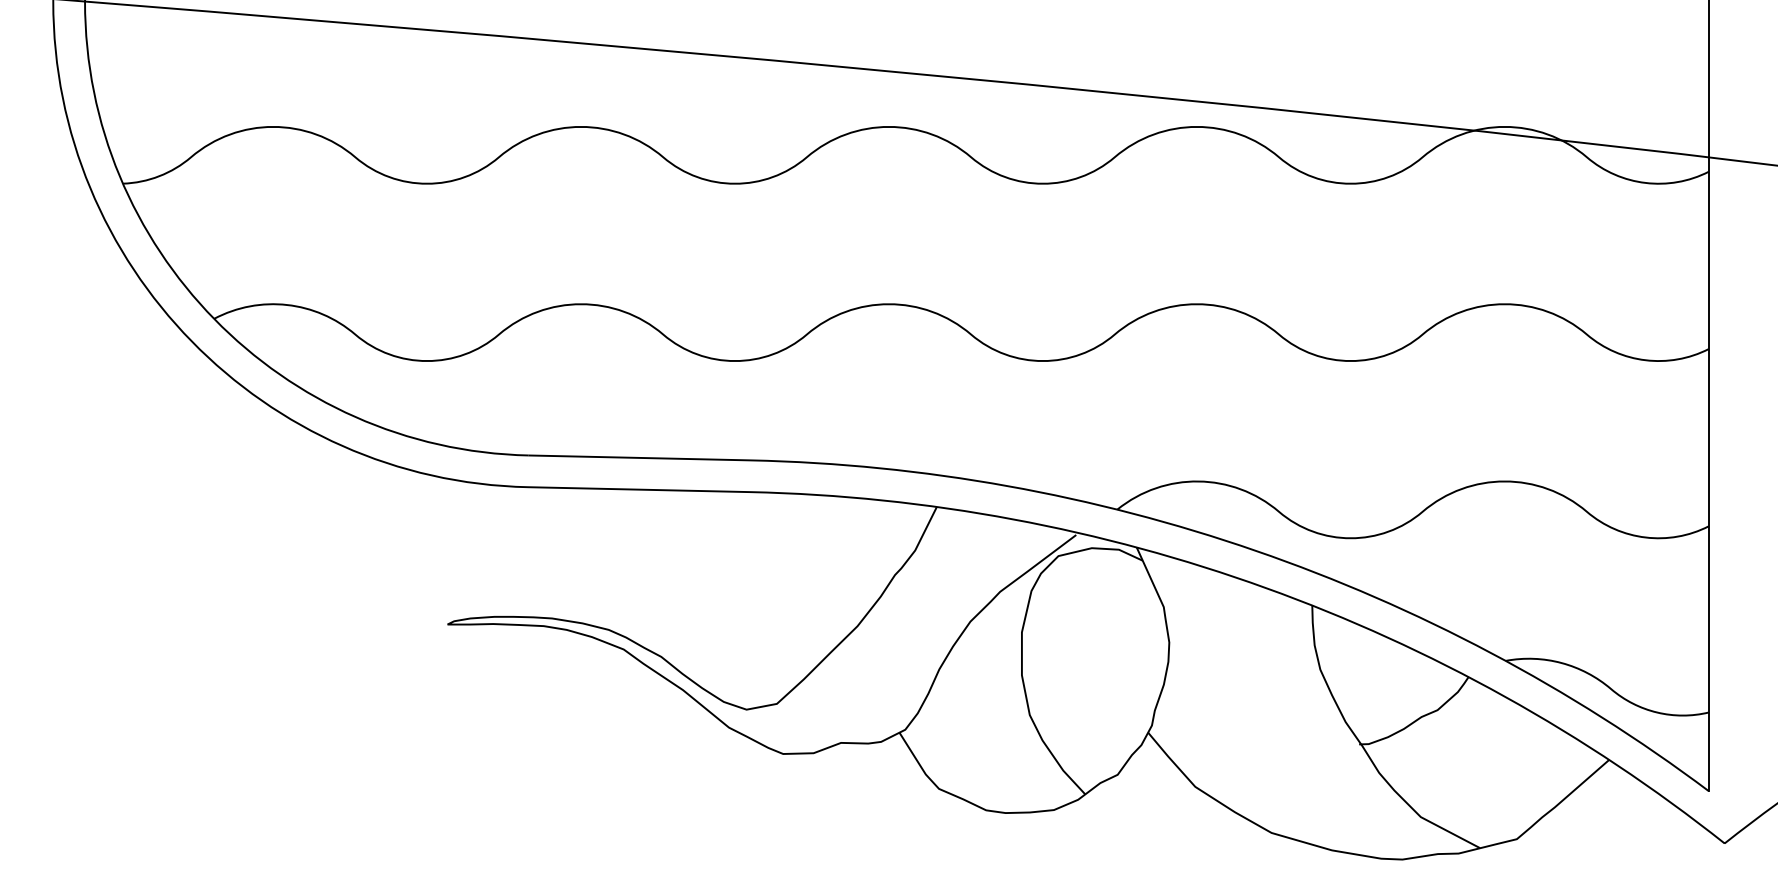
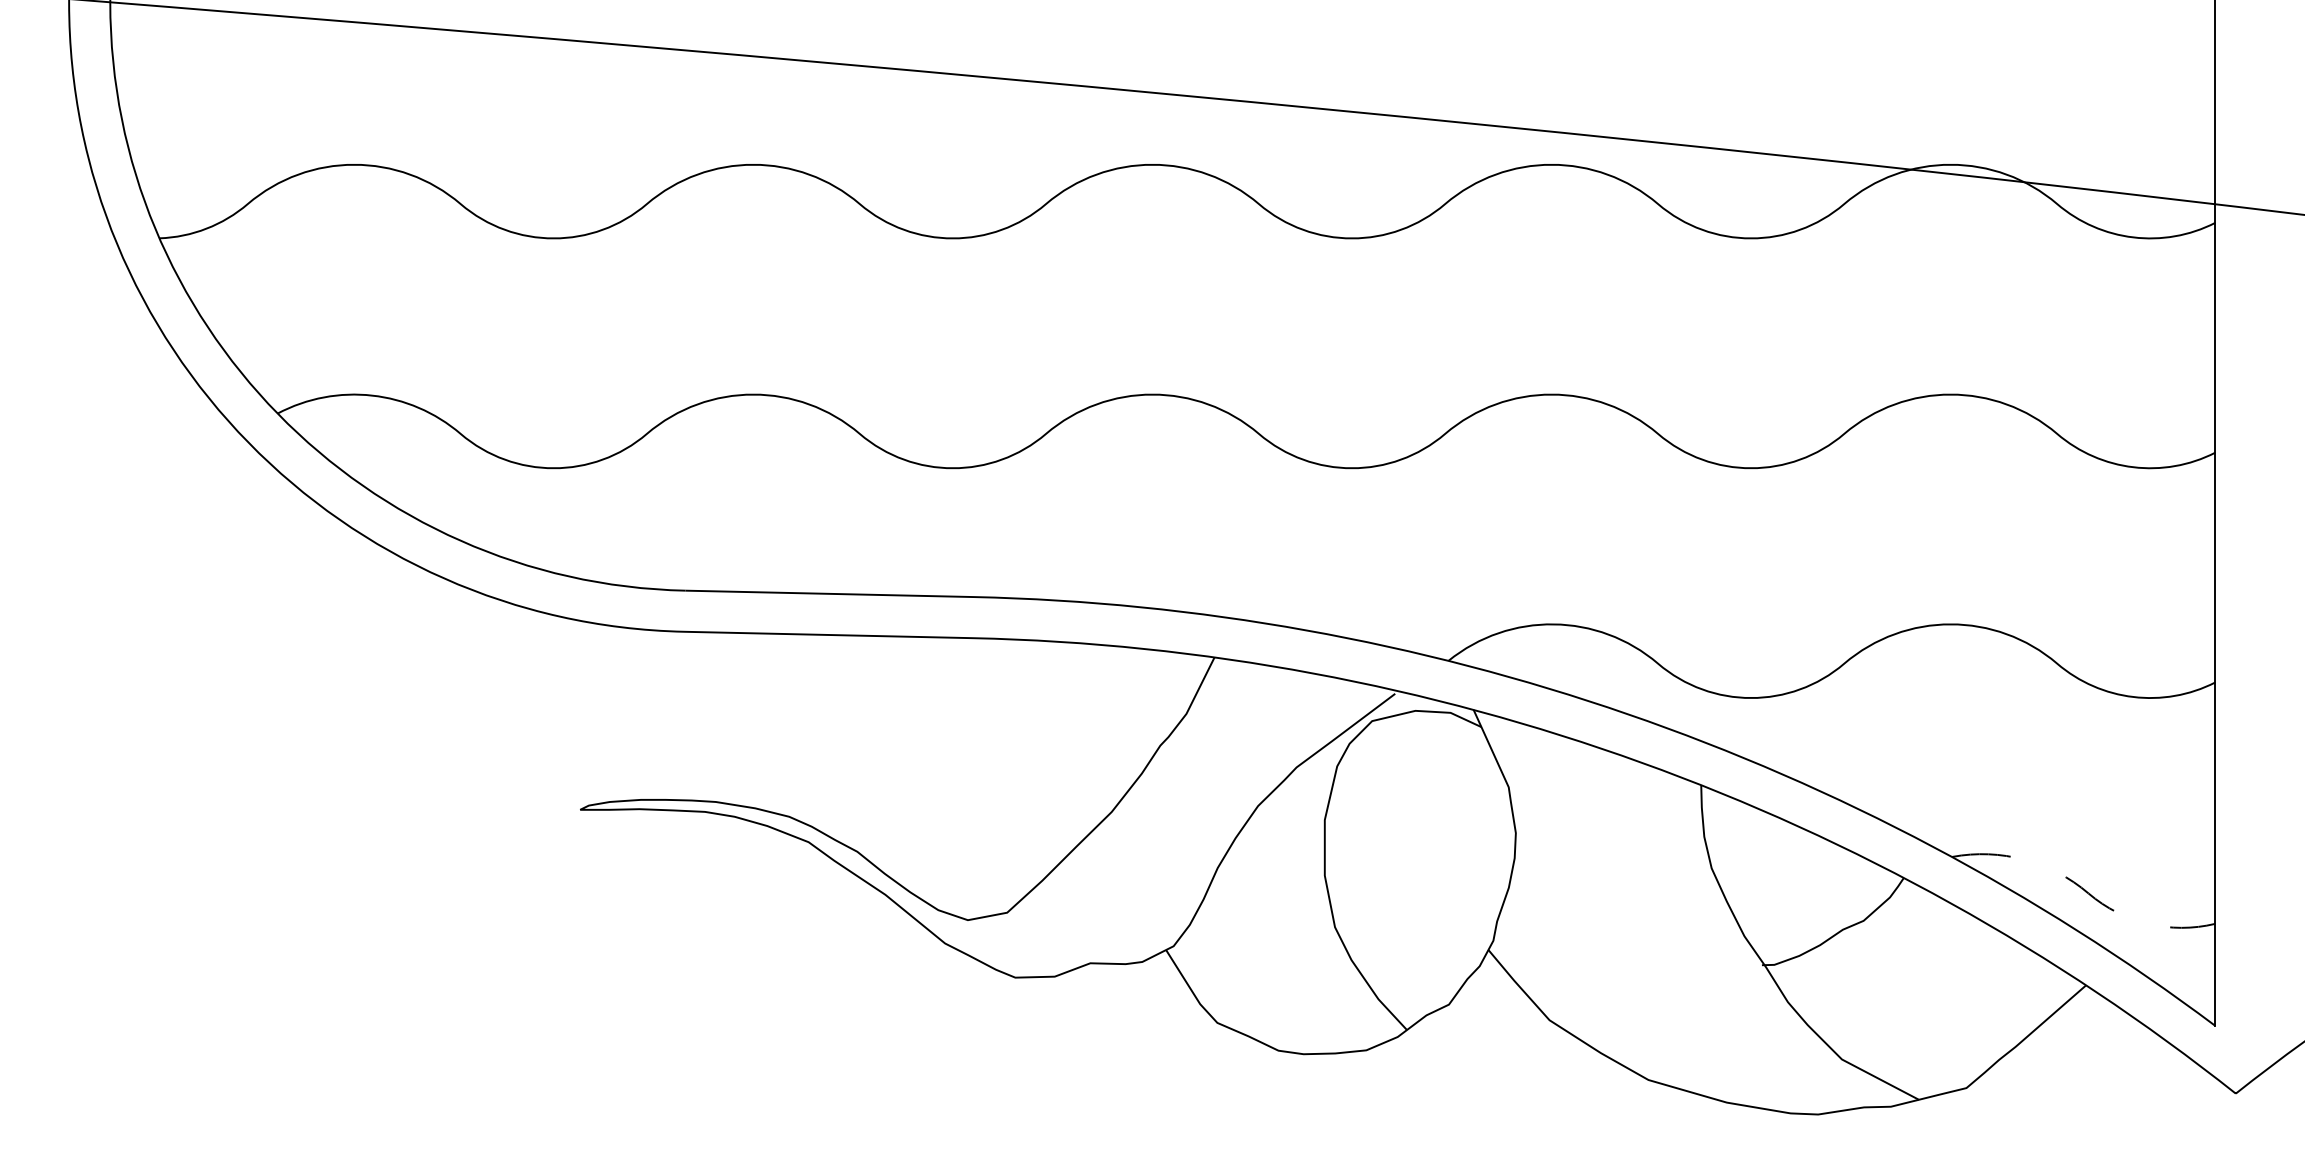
line: (1607, 685) -> (2083, 889), solid -> dashed

